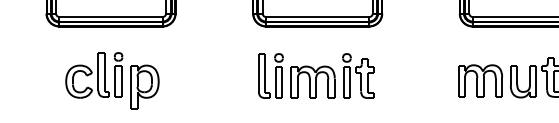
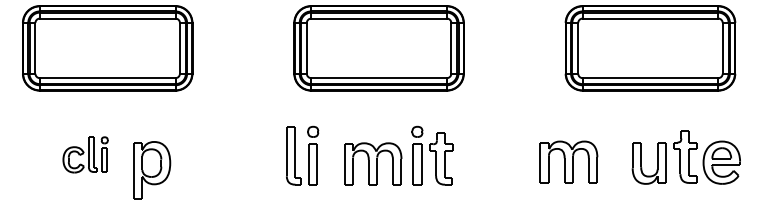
part: (94, 75) -> (85, 154), size x0.6
part: (270, 75) -> (302, 155), moved
part: (480, 80) -> (568, 161), moved

